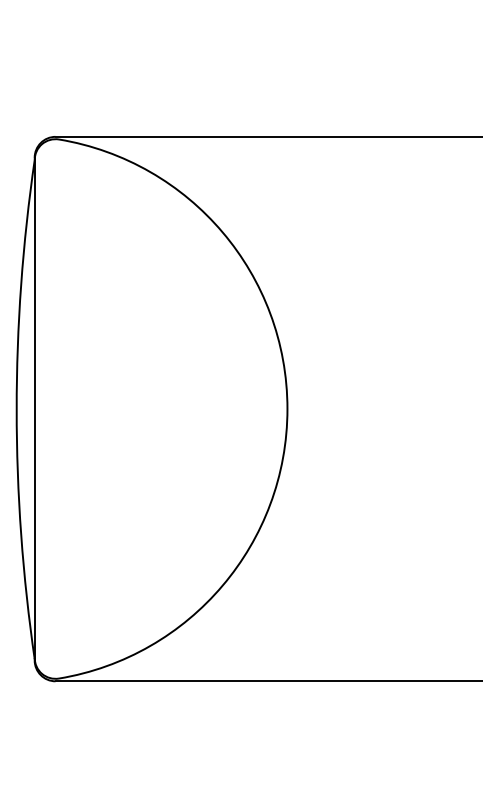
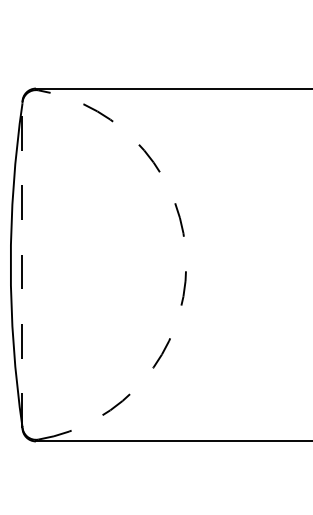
arc: (287, 408) -> (186, 264), solid -> dashed
line: (34, 409) -> (22, 265), solid -> dashed

